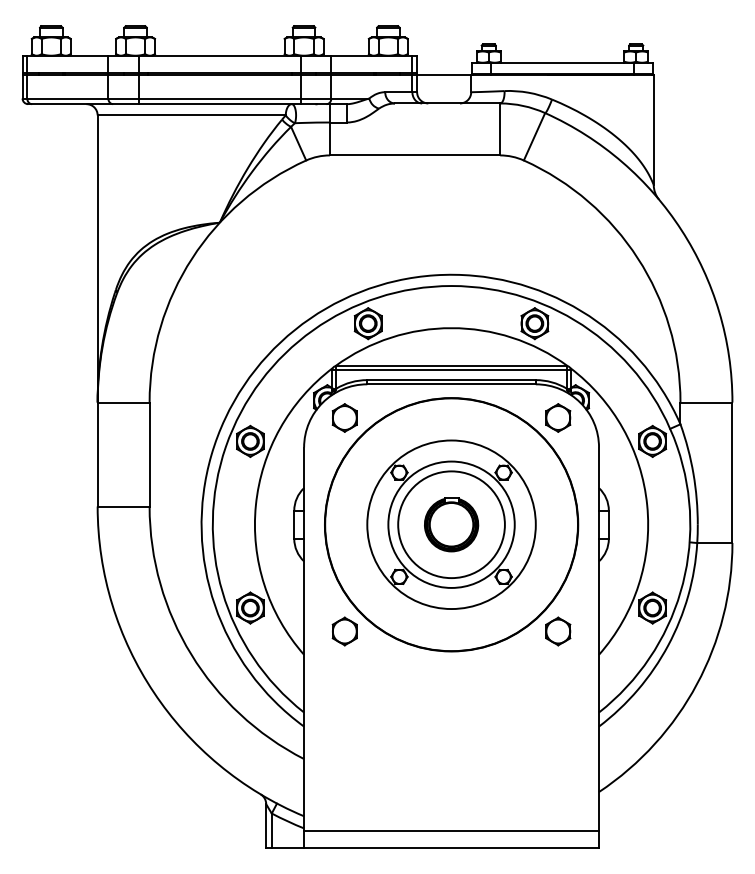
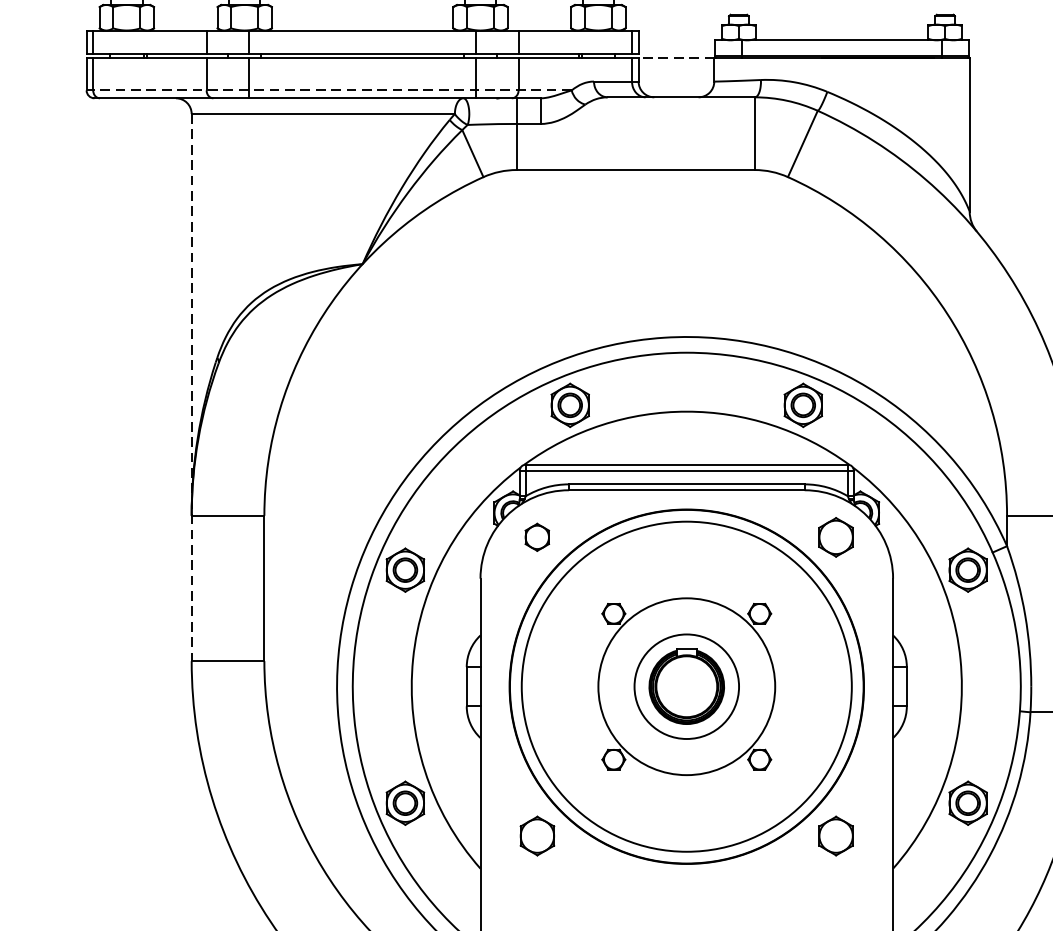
line: (443, 75) -> (675, 58), solid -> dashed
line: (195, 98) -> (328, 90), solid -> dashed
line: (97, 310) -> (191, 386), solid -> dashed
part: (344, 417) -> (537, 536), size x0.7
circle: (451, 524) -> (686, 686), size x0.7
circle: (451, 524) -> (686, 686), size x1.4

